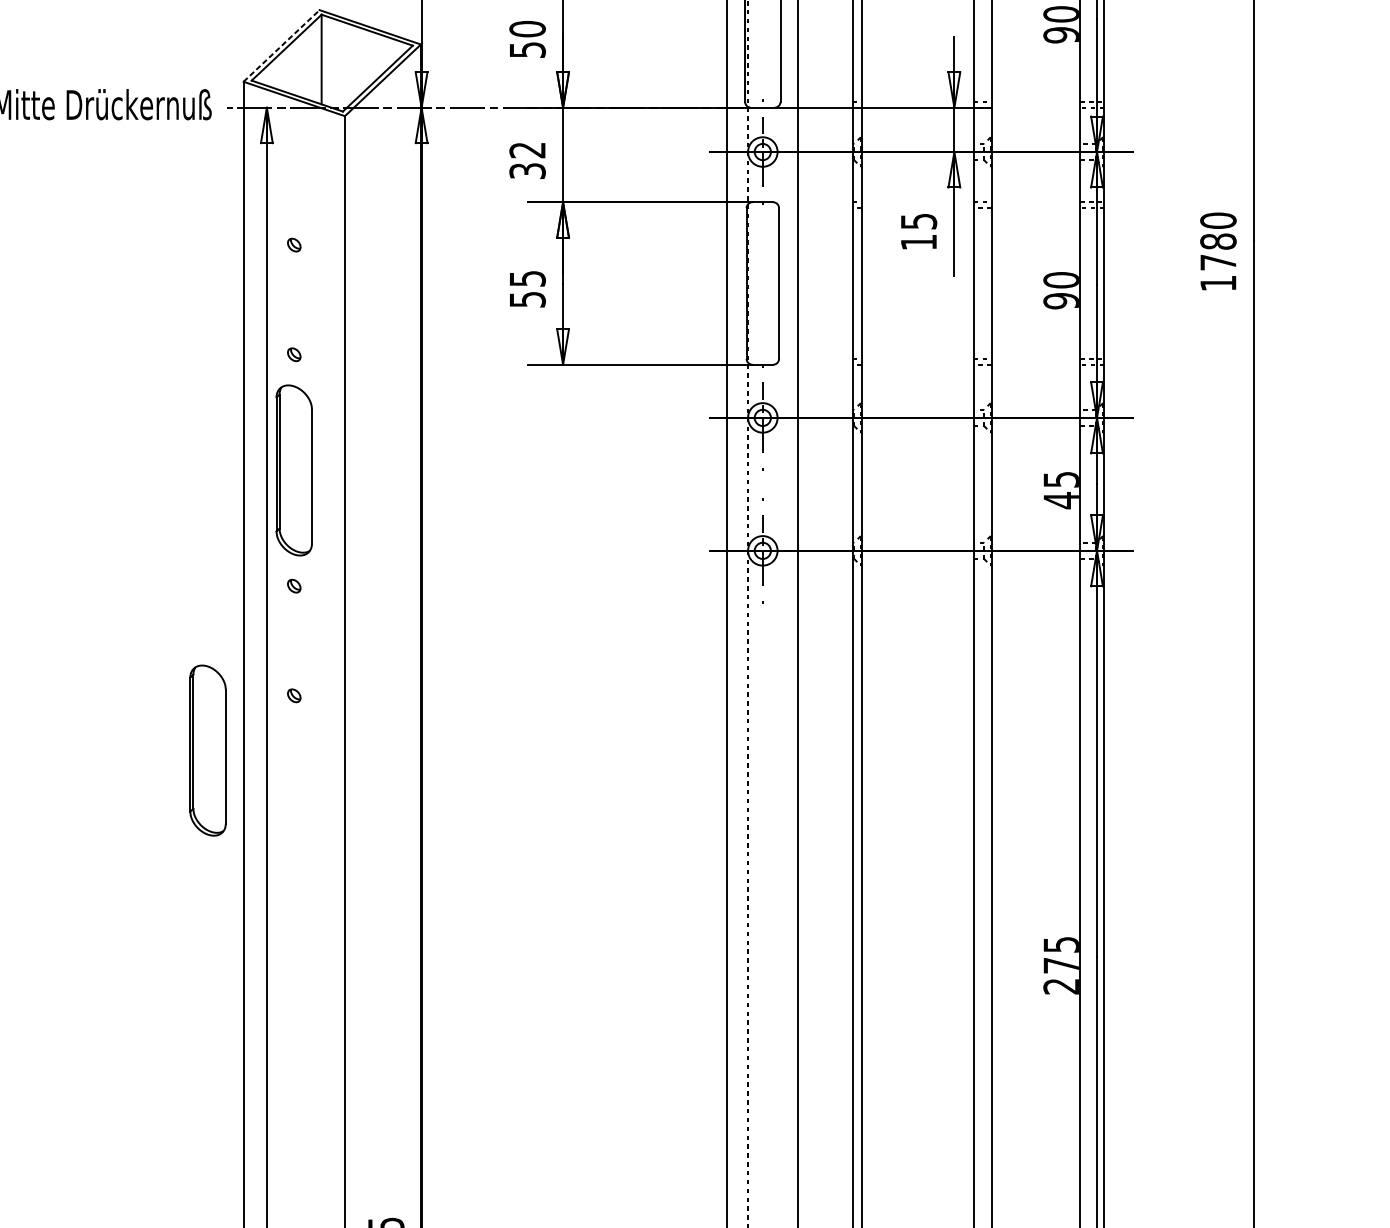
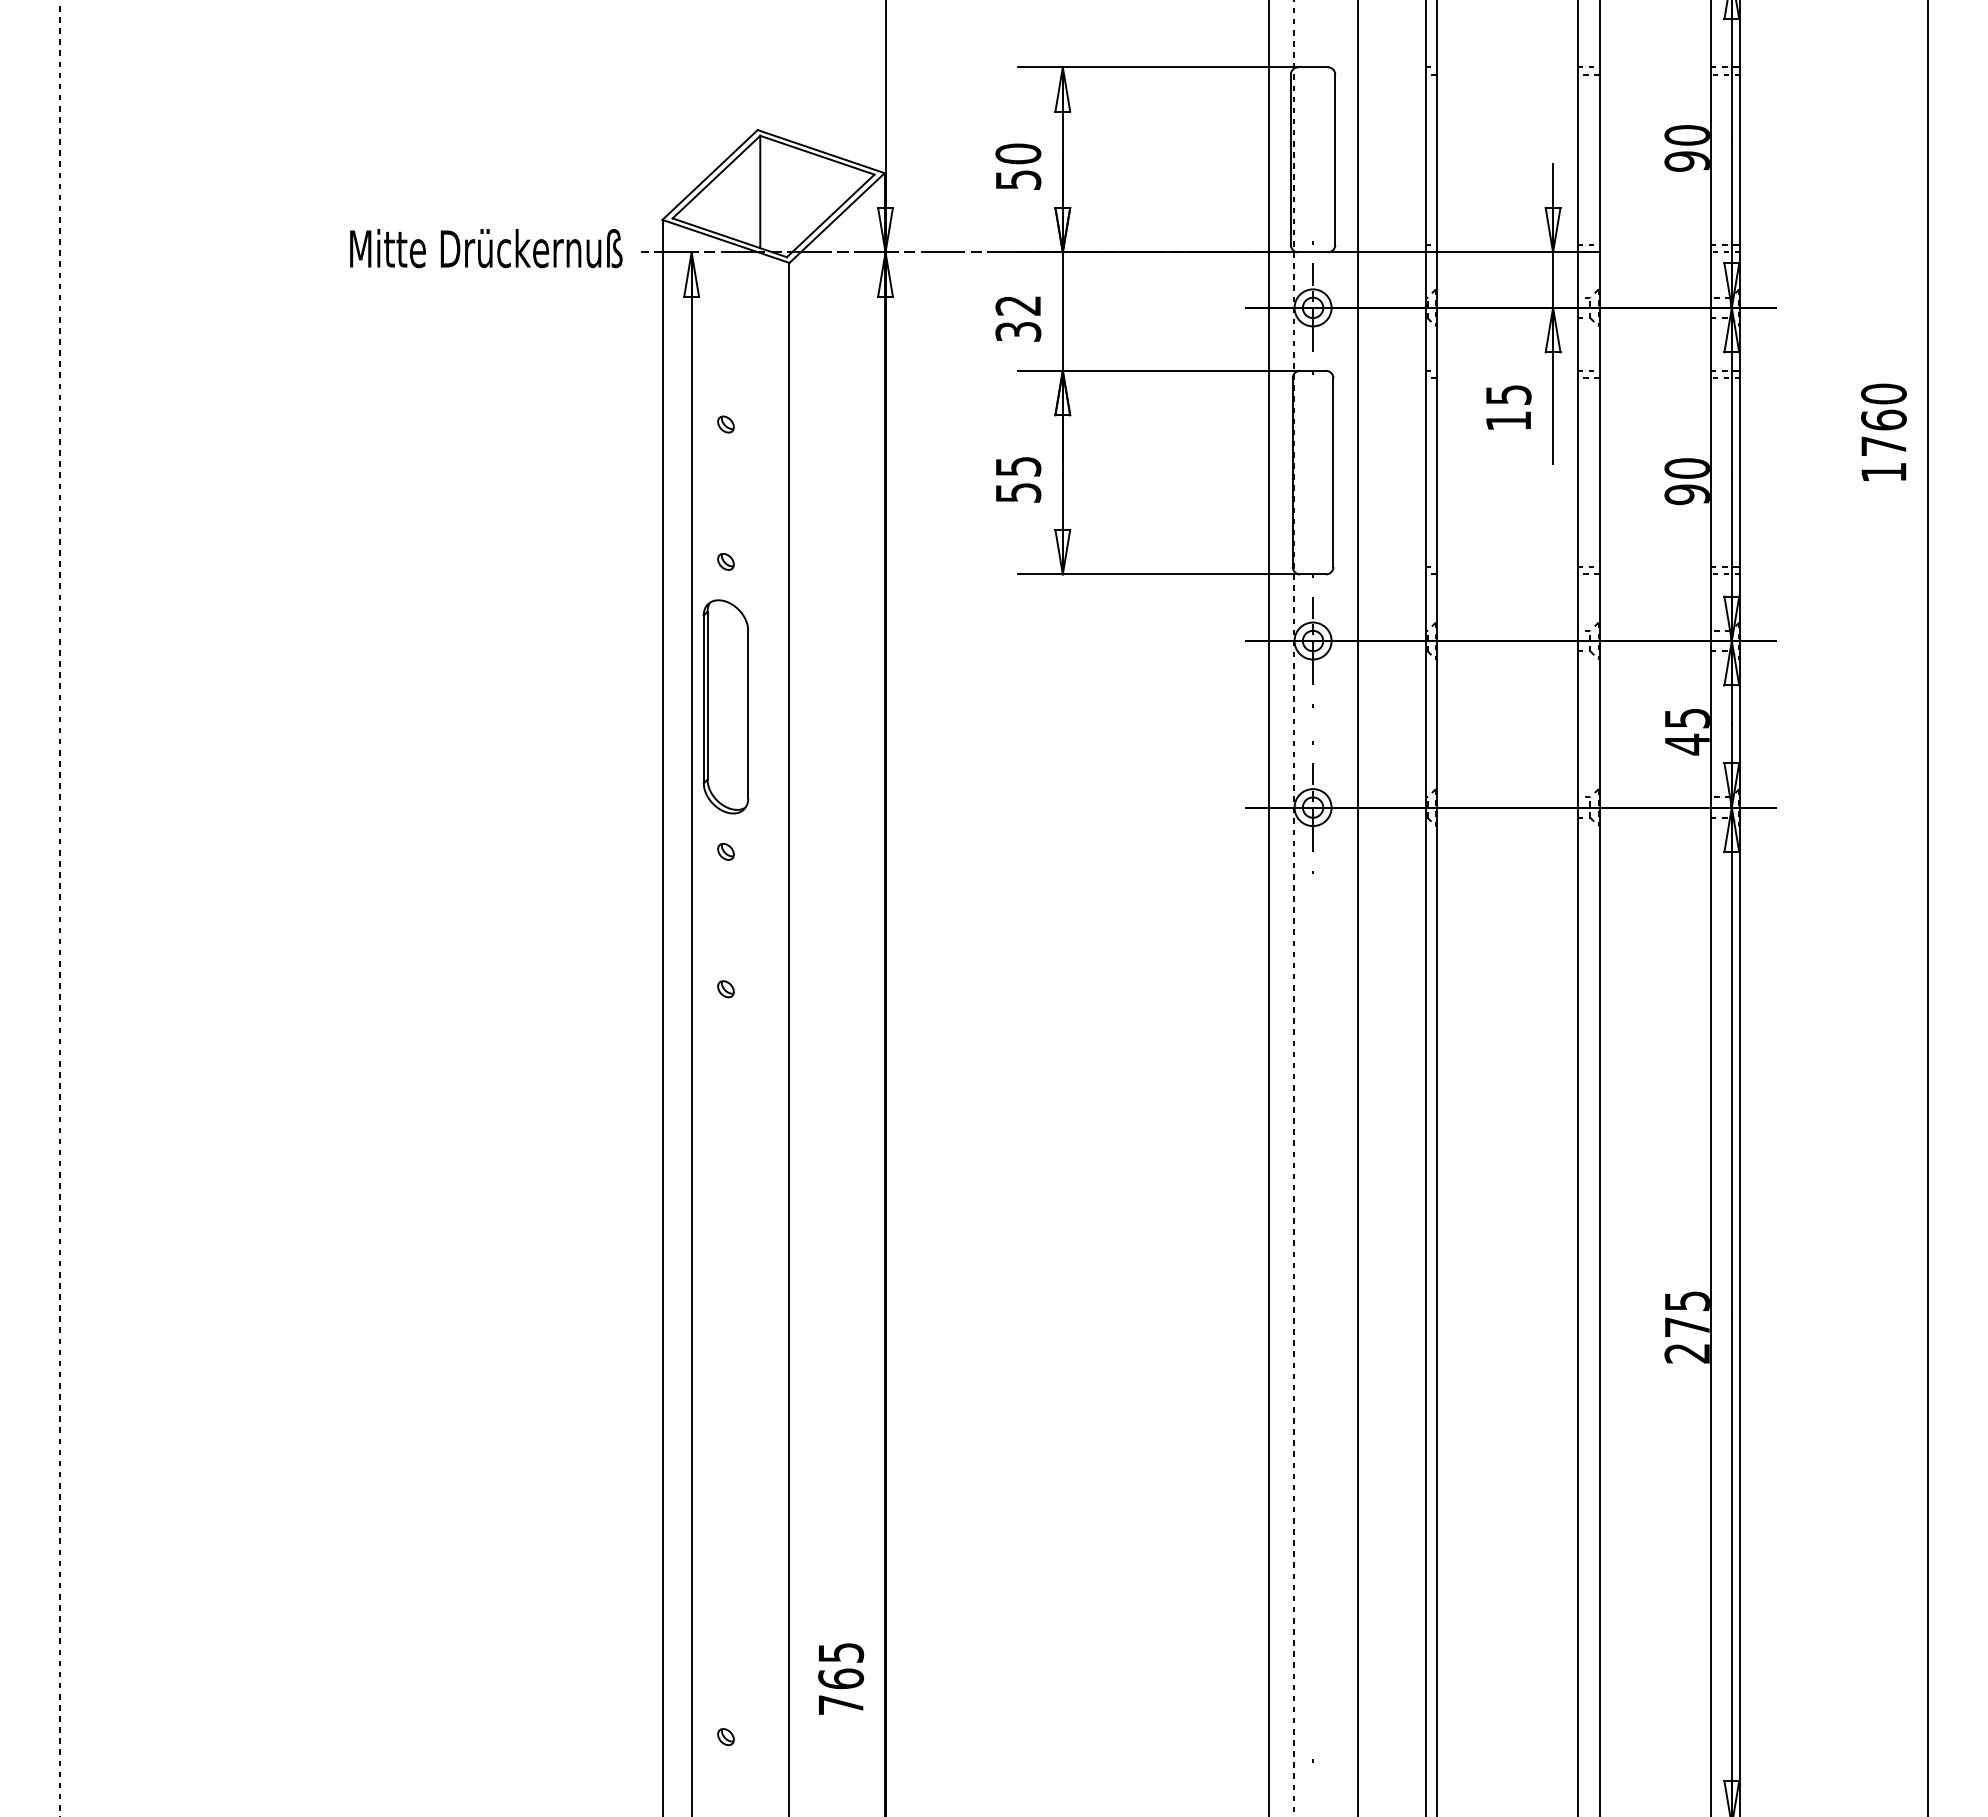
line: (281, 45) -> (710, 174), dashed -> solid
text: (1218, 241) -> (1883, 419), 1780 -> 1760
part: (207, 750) -> (617, 1057), removed

